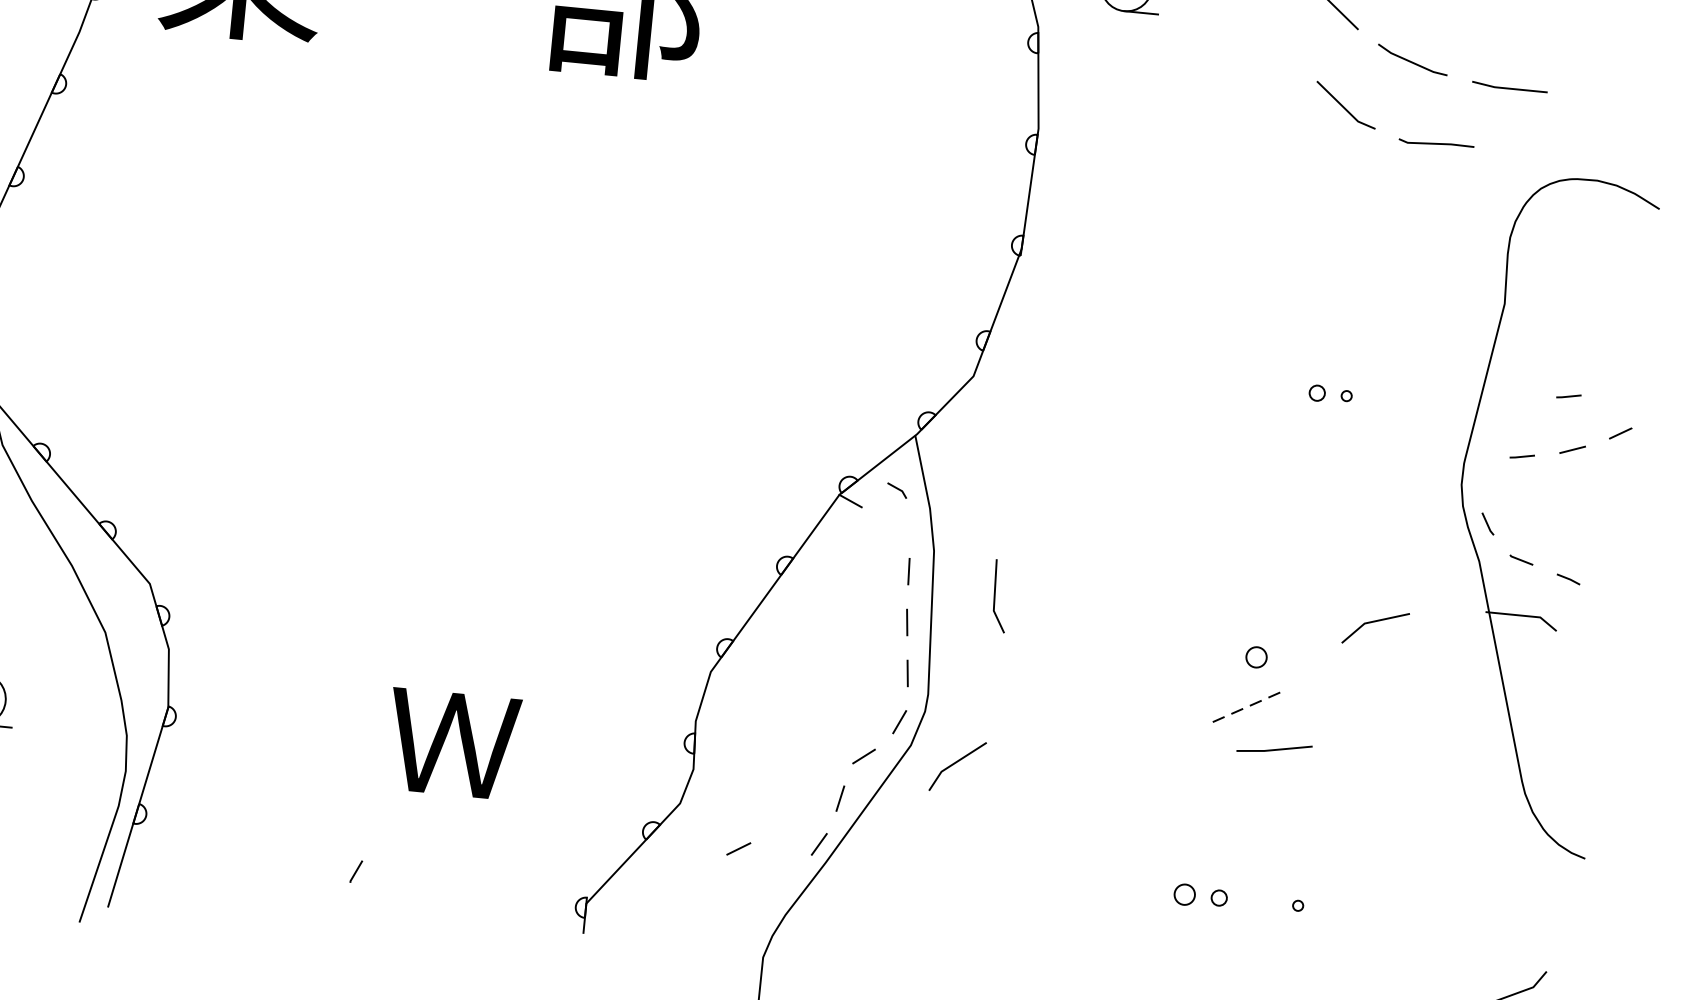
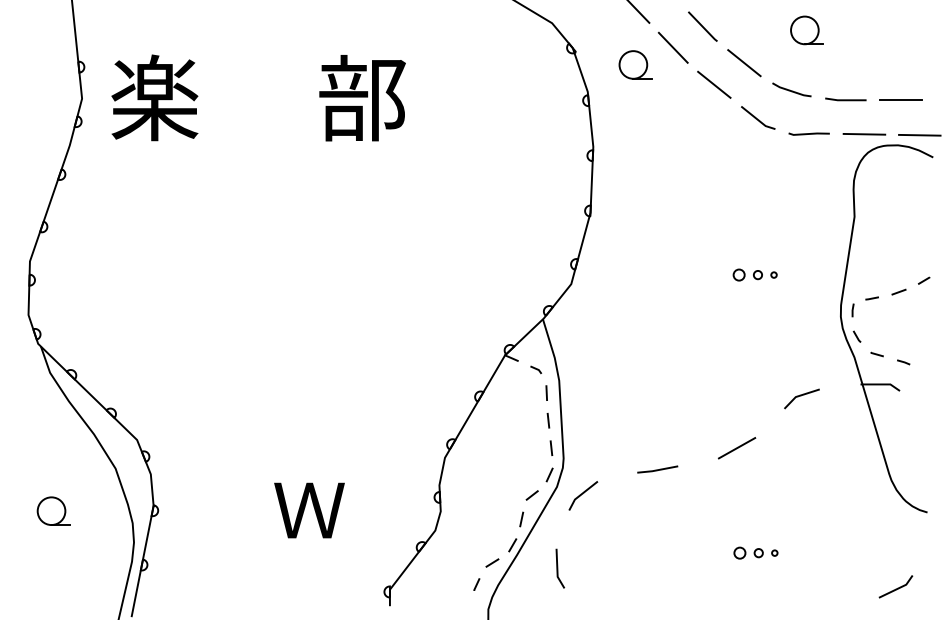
line: (1271, 36) -> (714, 84), added
line: (1609, 98) -> (900, 100), added
line: (1537, 152) -> (864, 133), added
line: (1638, 164) -> (919, 134), added
line: (1567, 396) -> (893, 263), removed
line: (1484, 475) -> (852, 310), added
line: (898, 489) -> (536, 369), moved
line: (996, 595) -> (558, 568), moved
circle: (1255, 656) -> (738, 274), moved
line: (1248, 707) -> (737, 448), dashed -> solid
line: (1274, 748) -> (657, 469), moved
line: (738, 847) -> (492, 562), moved
line: (355, 871) -> (476, 584), moved
part: (1200, 895) -> (748, 552), moved

